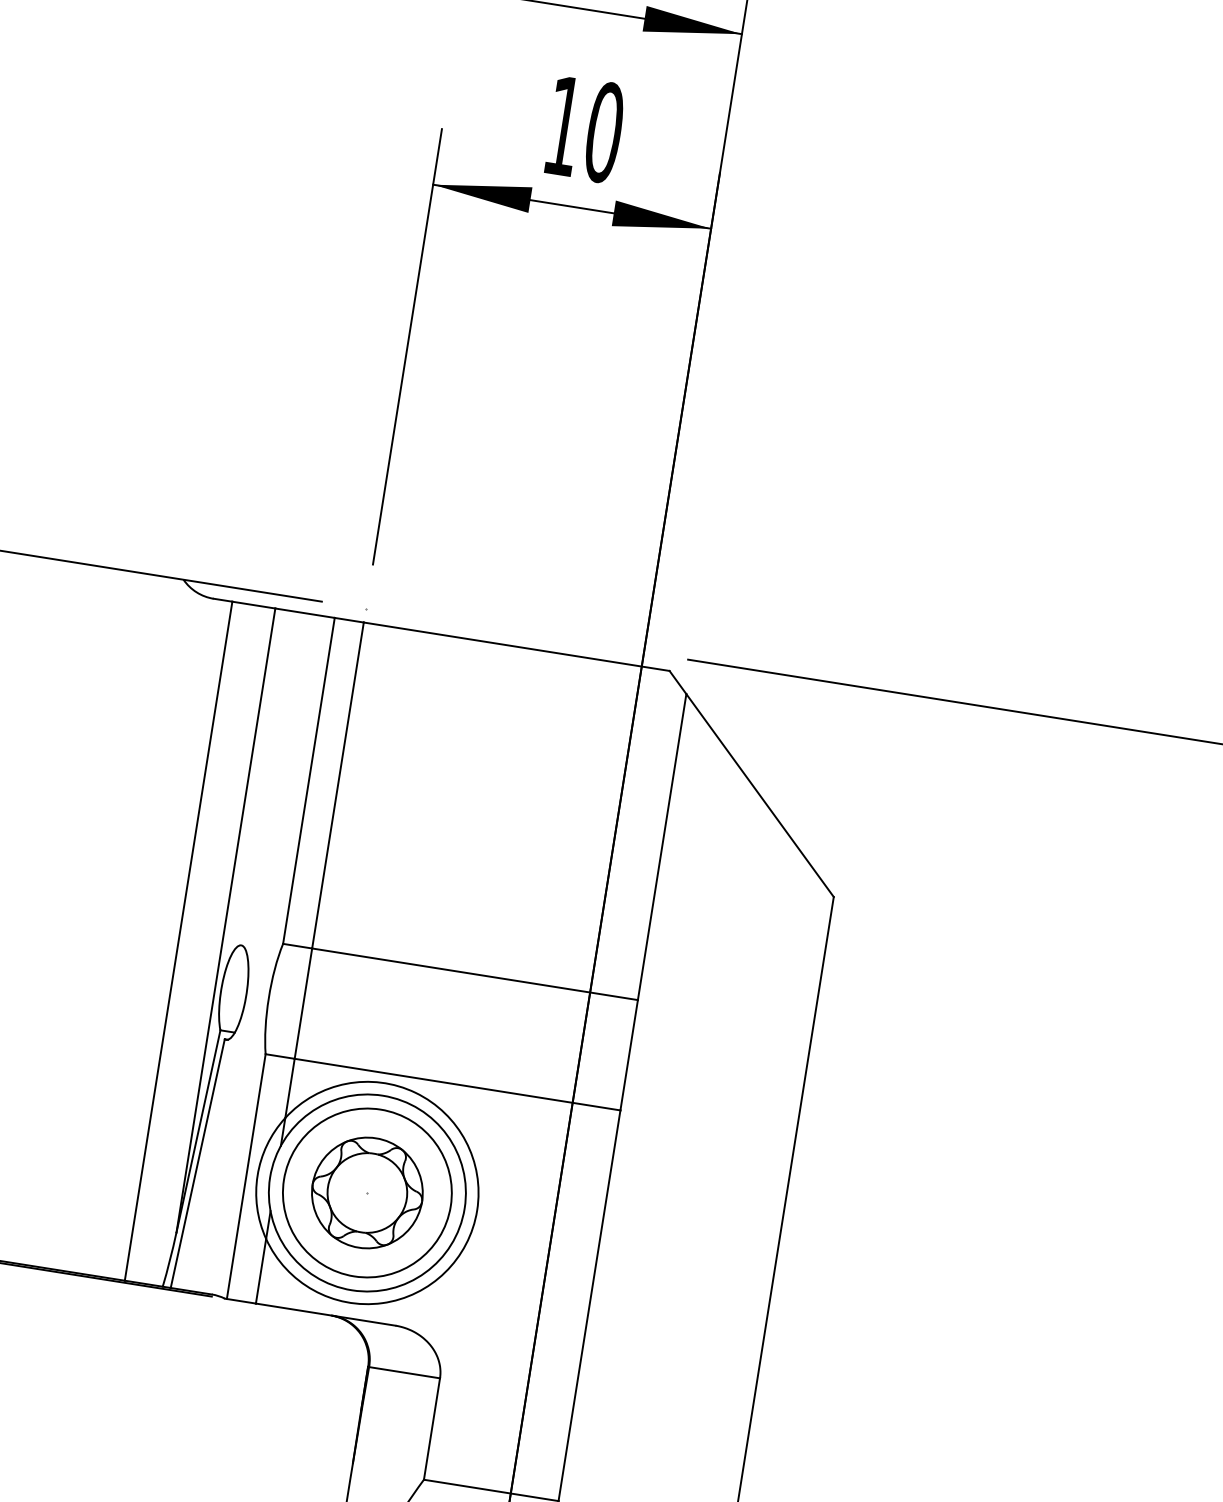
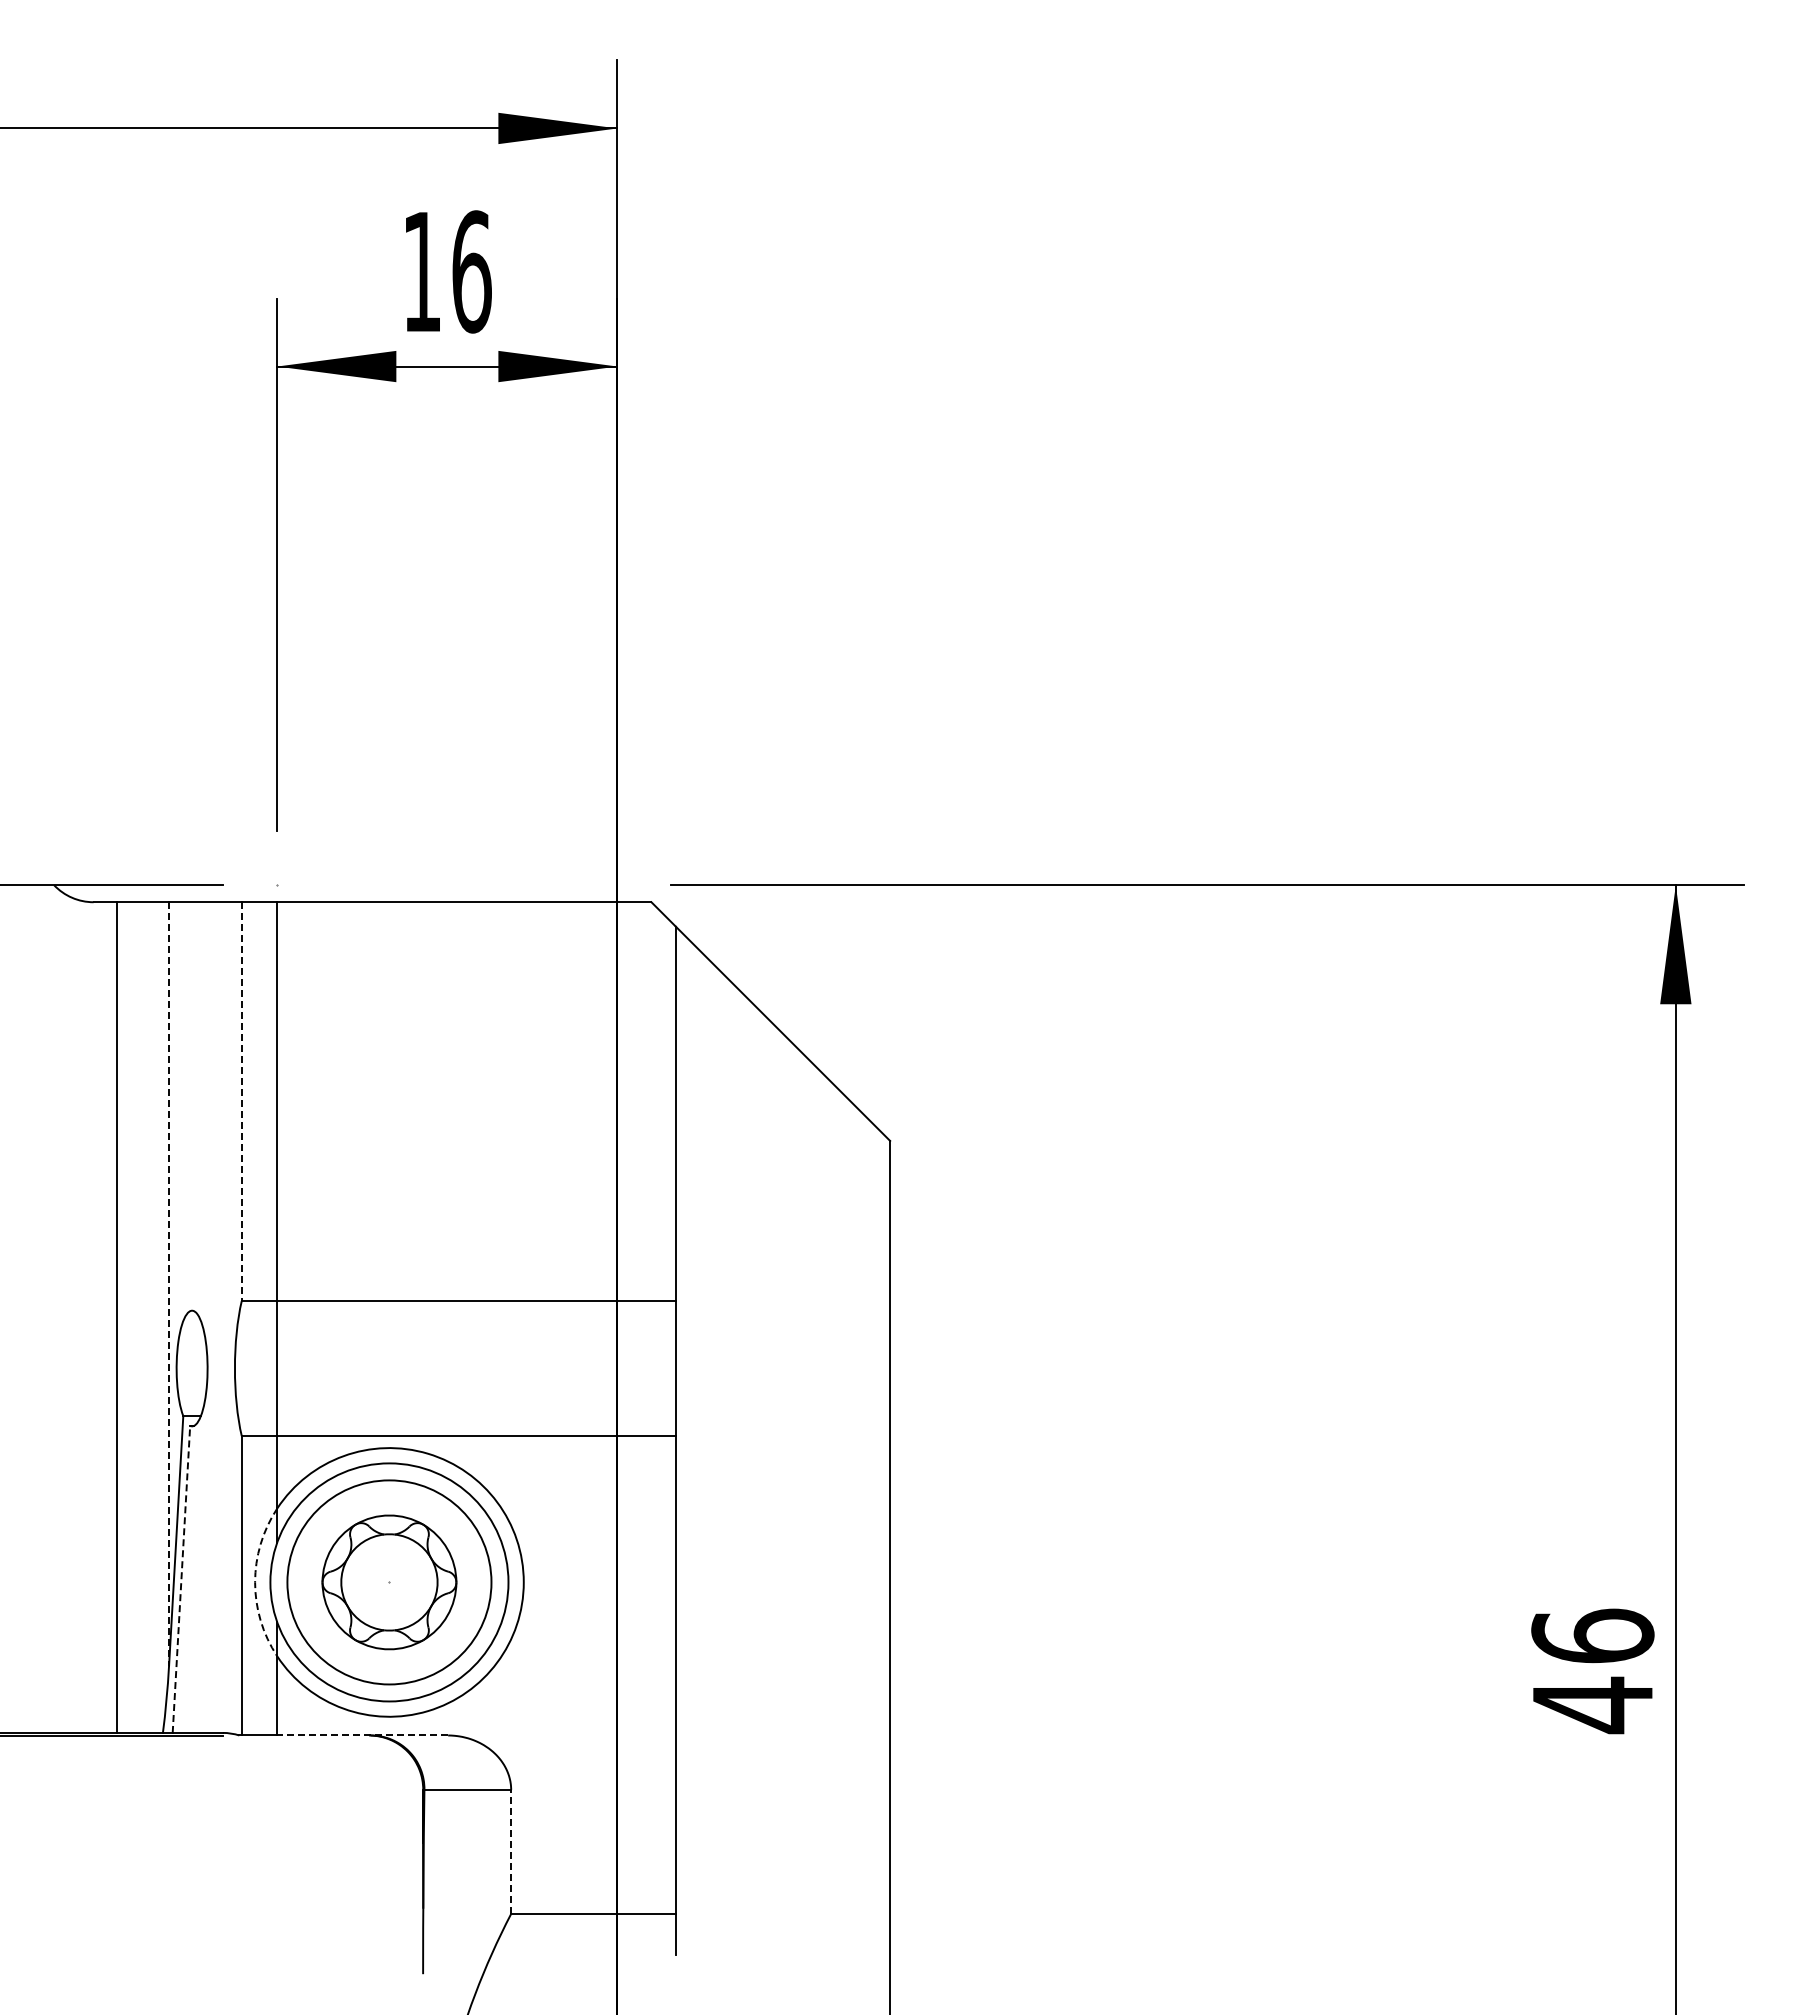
text: (604, 132) -> (471, 271), 10 -> 16
line: (308, 781) -> (241, 1102), solid -> dashed
line: (226, 920) -> (169, 1283), solid -> dashed
line: (197, 1163) -> (181, 1579), solid -> dashed
arc: (257, 1175) -> (255, 1582), solid -> dashed
line: (325, 1314) -> (362, 1735), solid -> dashed
line: (432, 1428) -> (511, 1851), solid -> dashed

